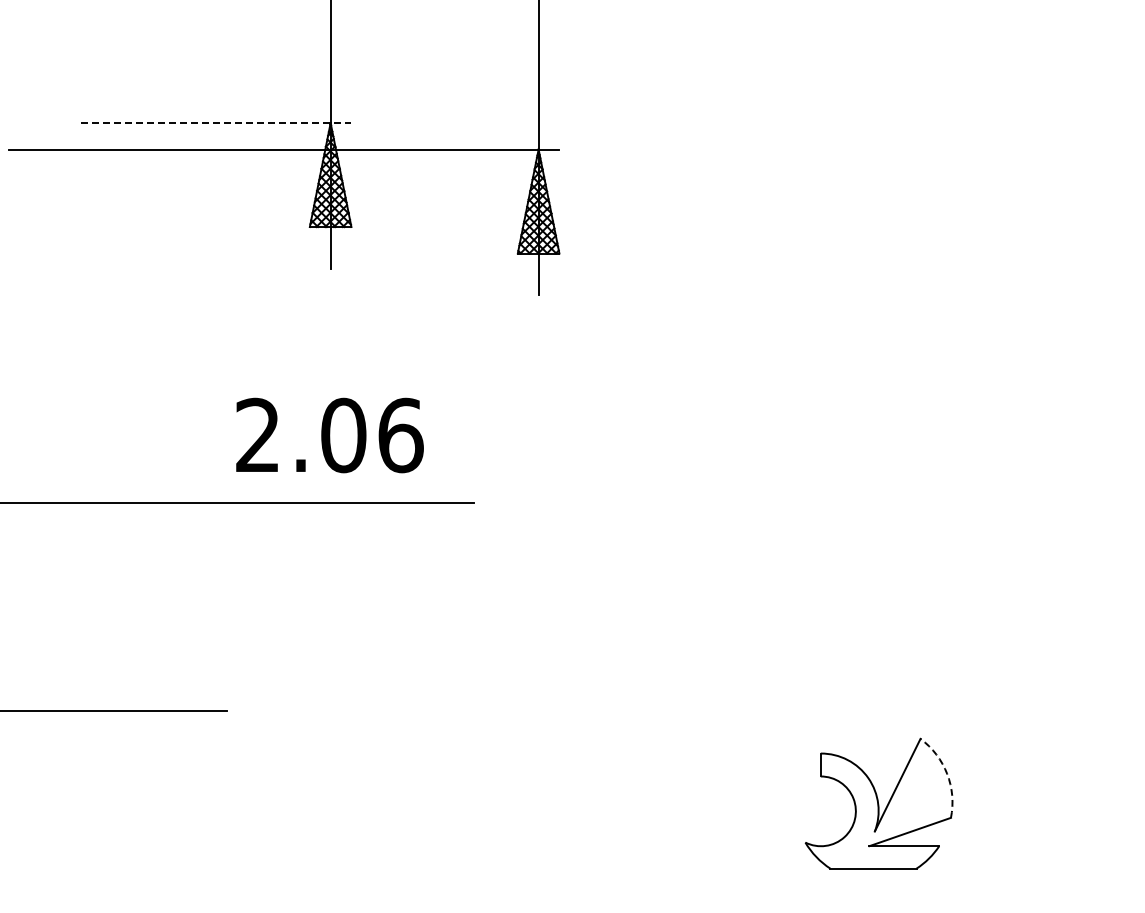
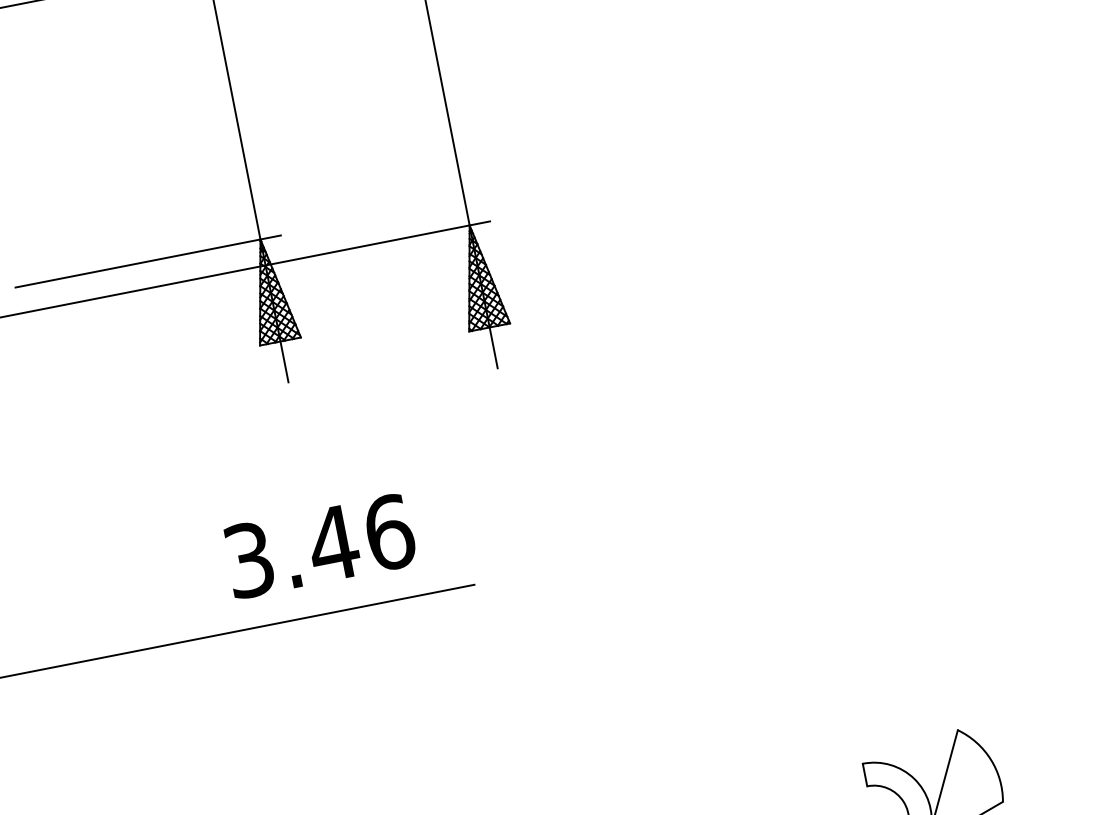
line: (216, 123) -> (148, 261), dashed -> solid
text: (301, 435) -> (292, 551), 2.06 -> 3.46
arc: (947, 773) -> (990, 758), dashed -> solid

